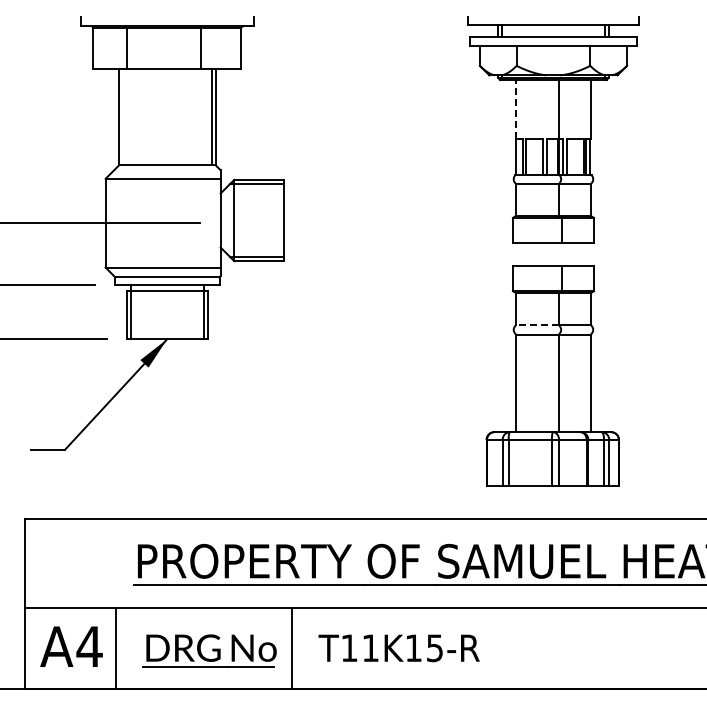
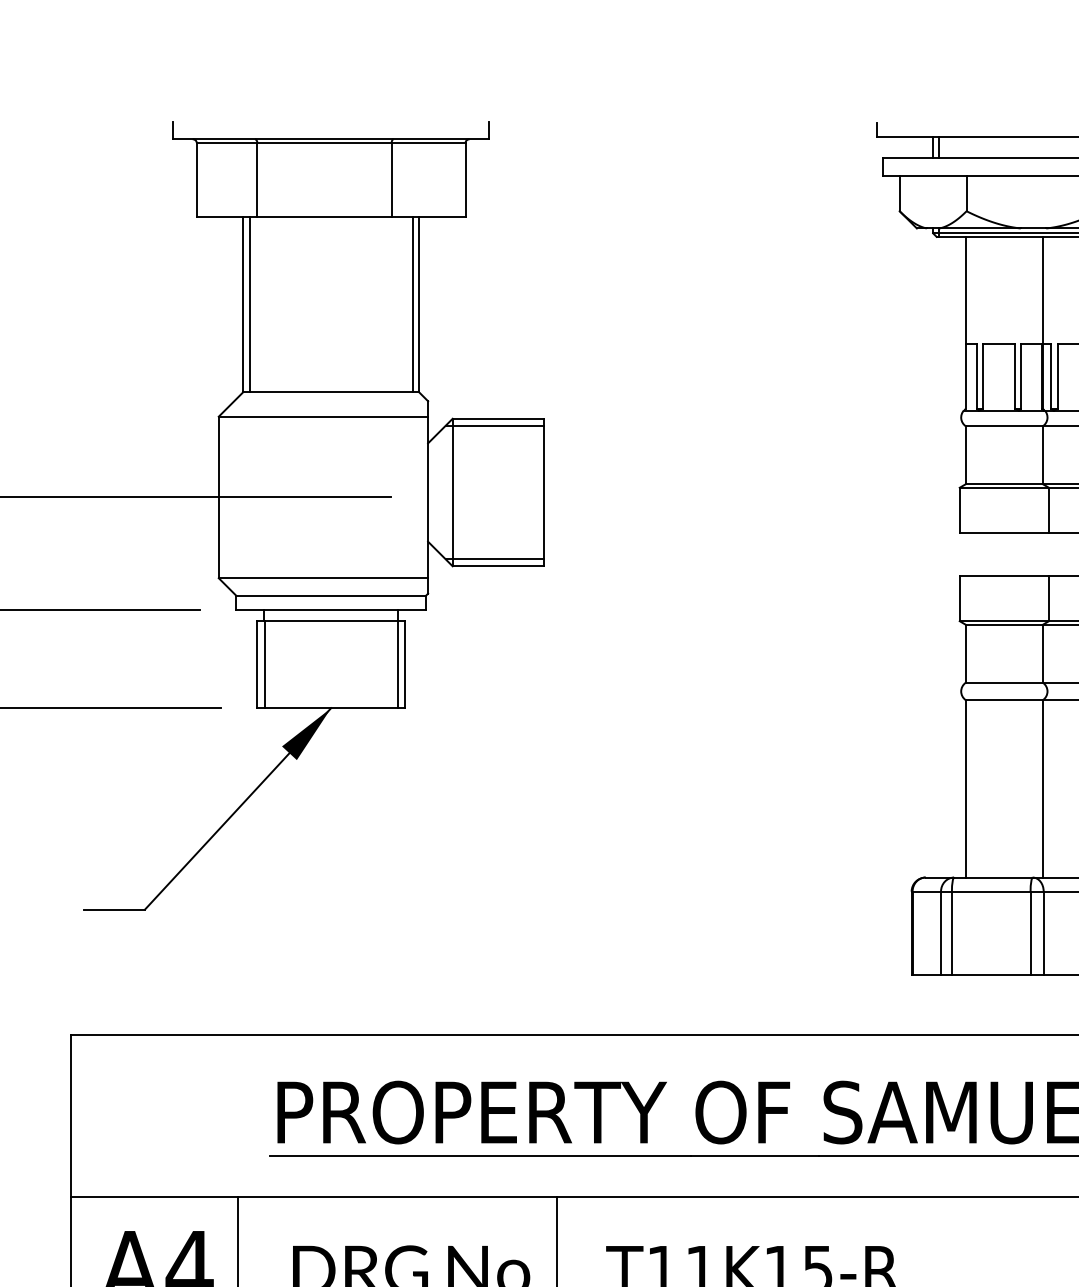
line: (516, 108) -> (966, 288), dashed -> solid
line: (122, 116) -> (249, 303), added
line: (536, 325) -> (1002, 683), dashed -> solid

